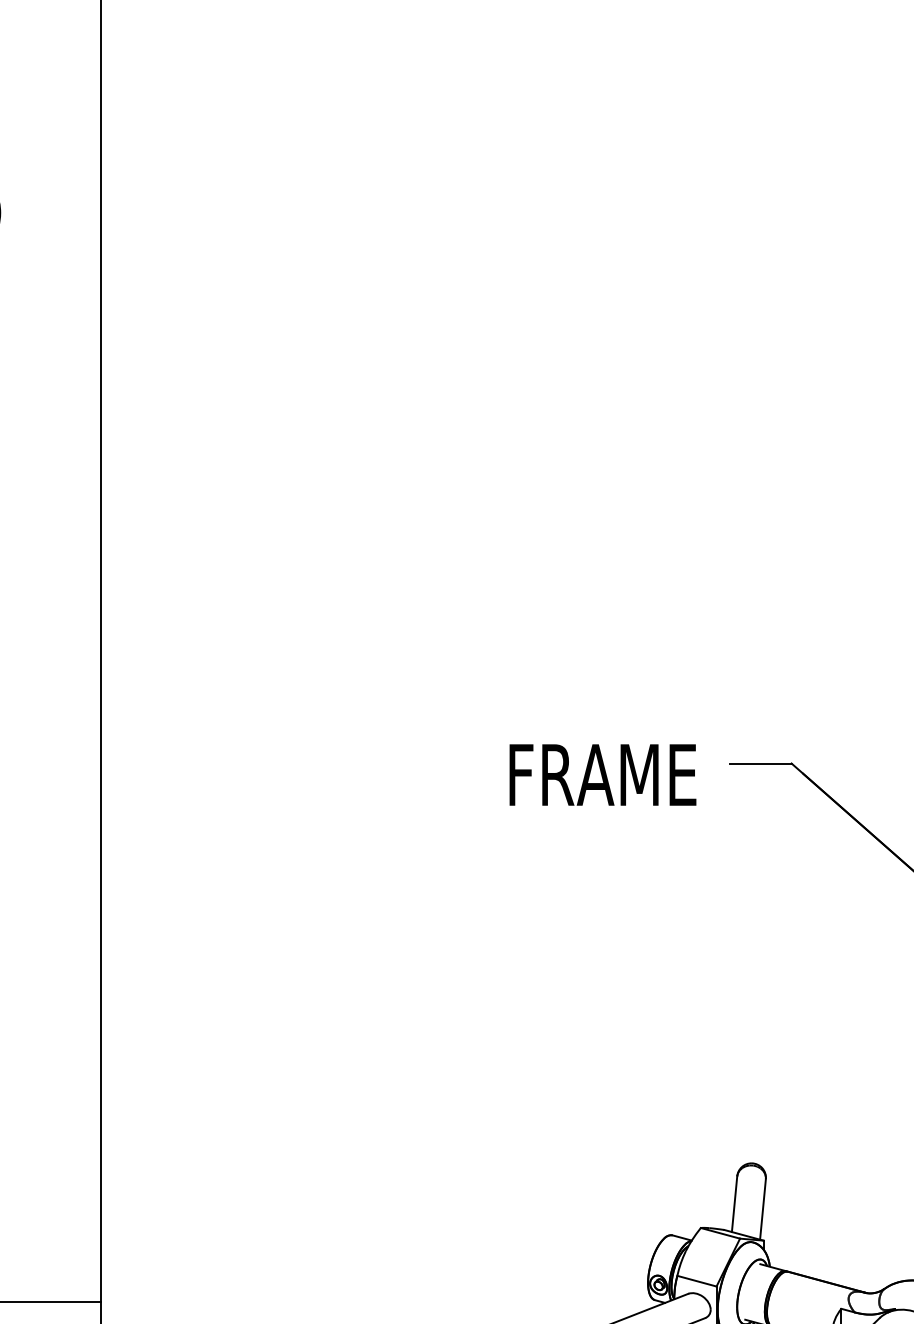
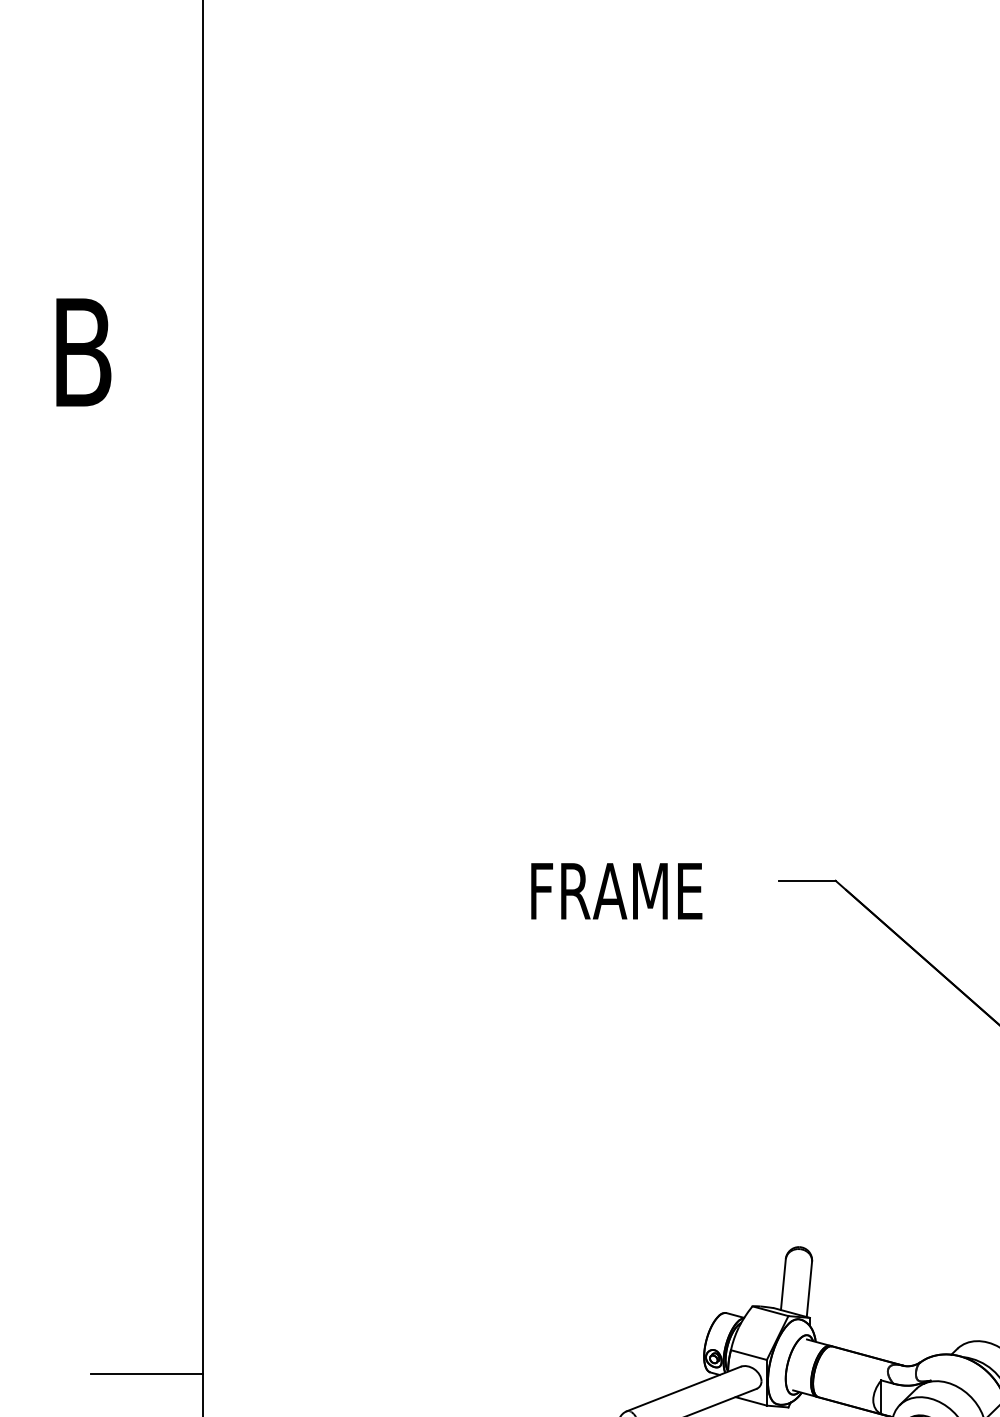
text: (602, 775) -> (616, 891), moved

